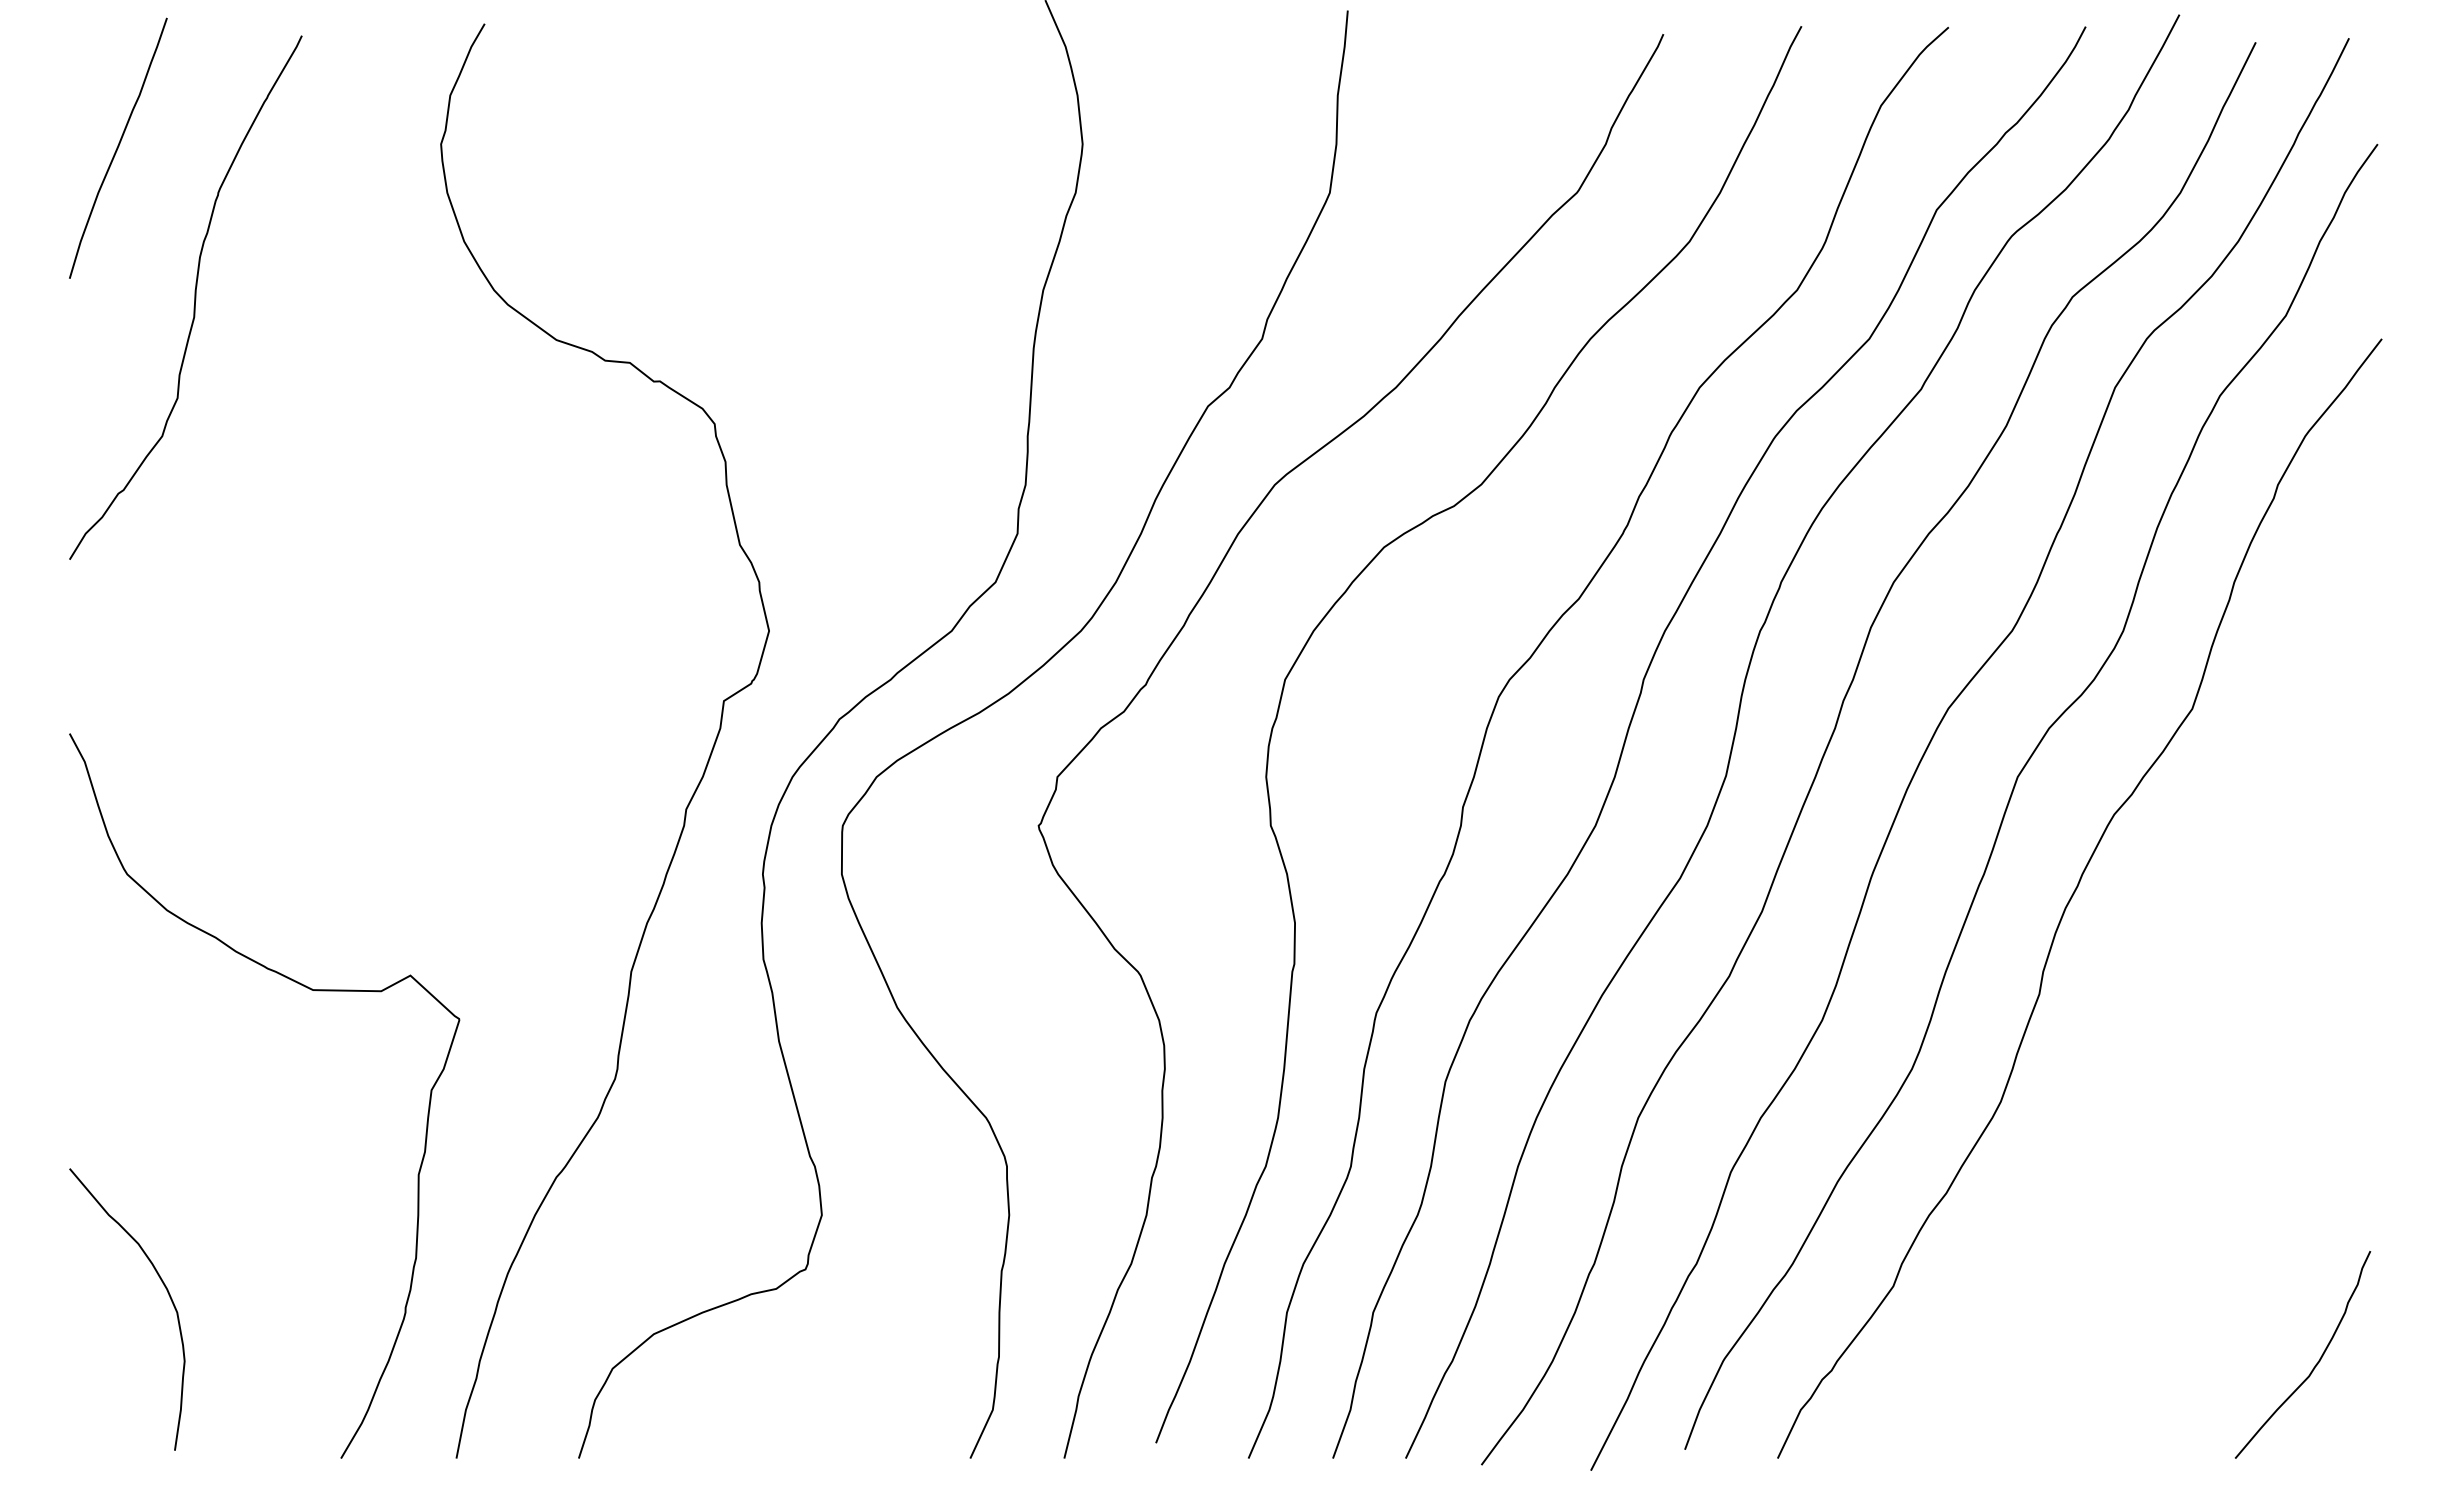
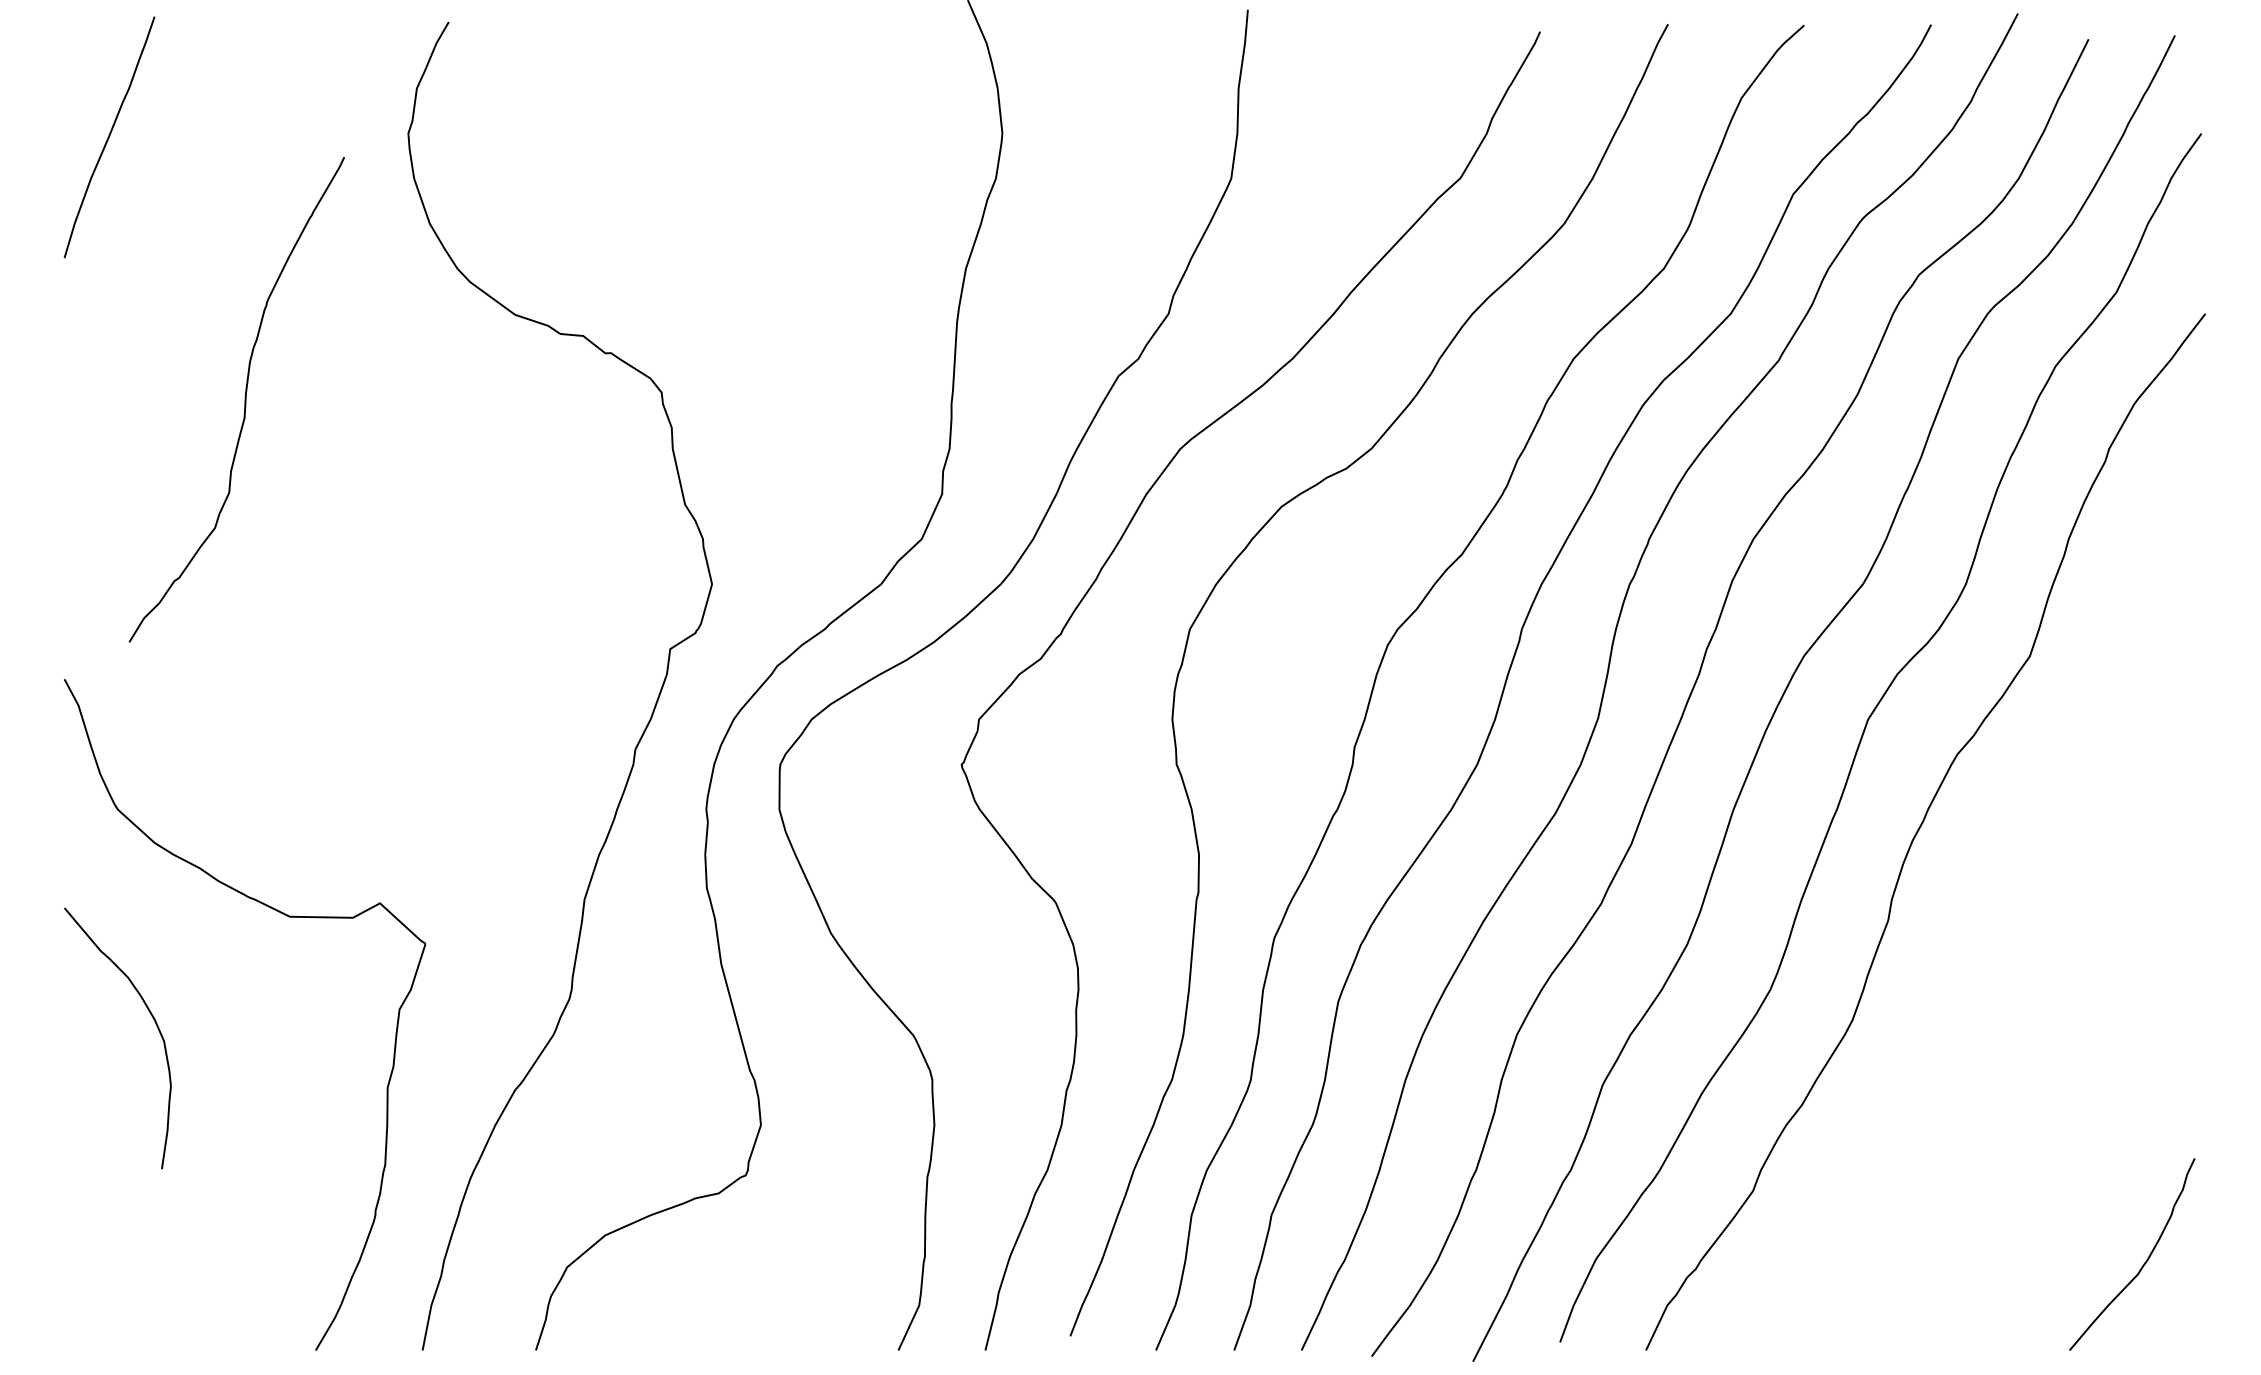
curve: (194, 297) -> (244, 399), moved
curve: (163, 1285) -> (151, 1016), moved

